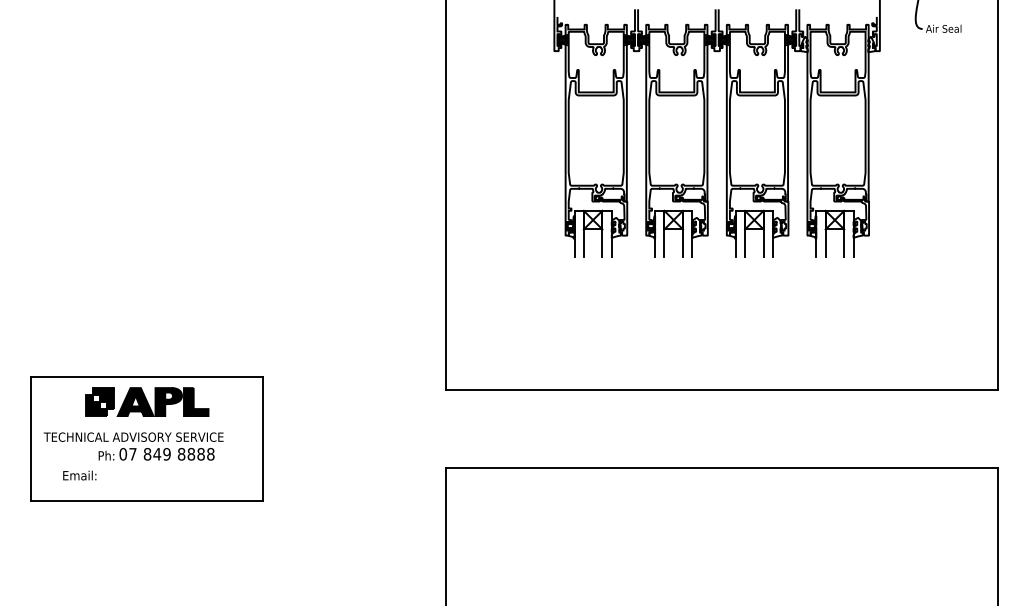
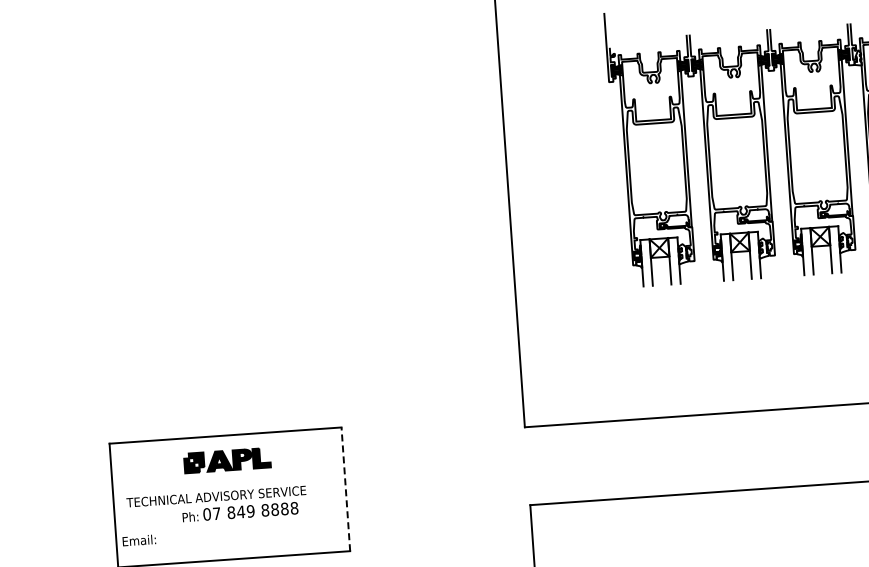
part: (147, 401) -> (227, 460), size x0.7
line: (263, 438) -> (345, 488), solid -> dashed
text: (79, 475) -> (139, 540), moved

